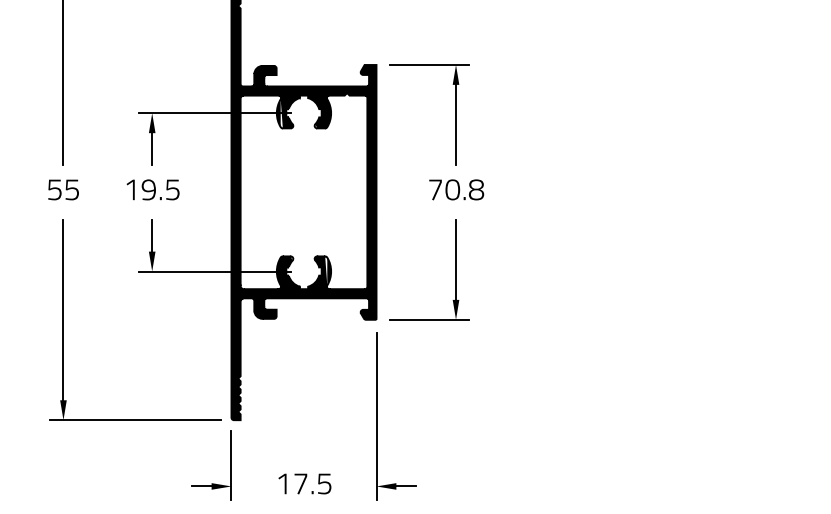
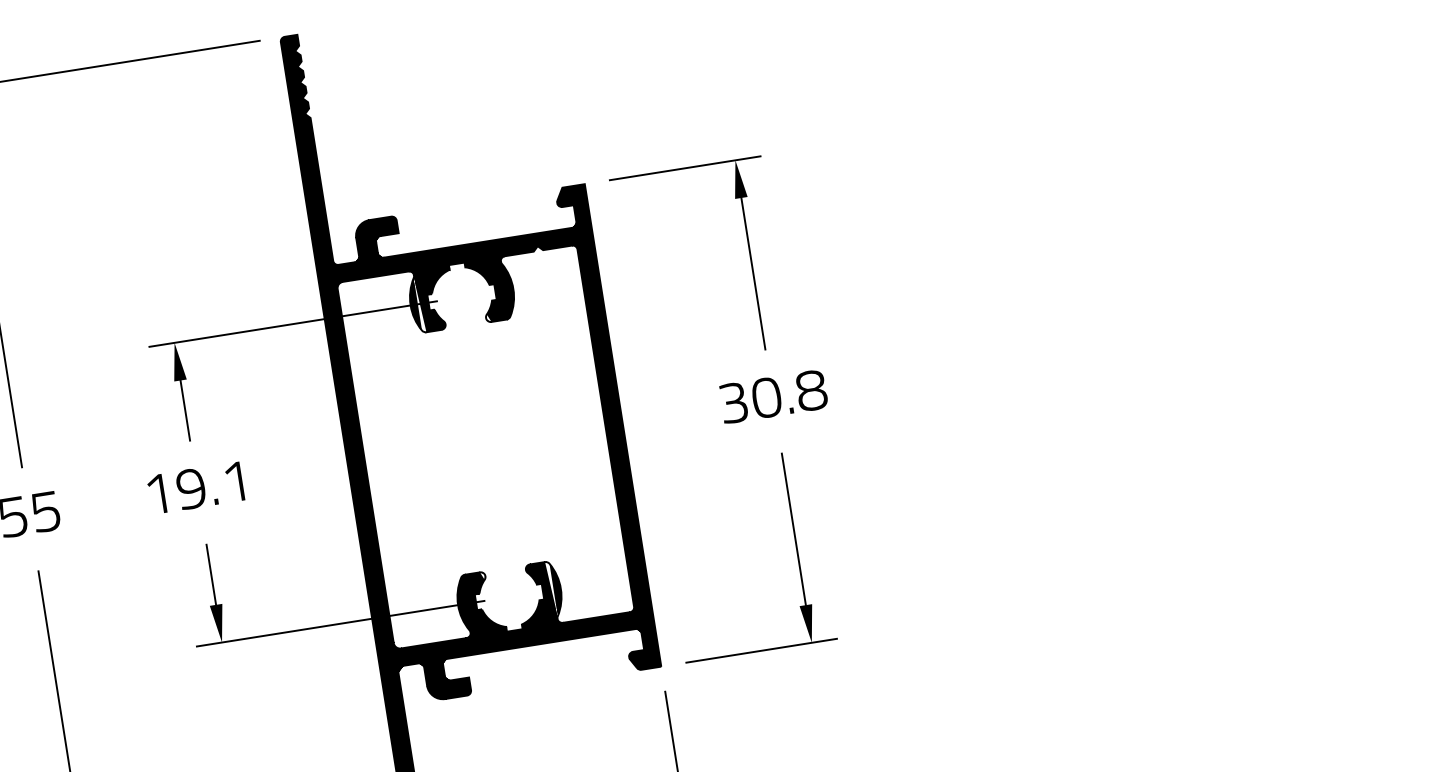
text: (172, 189) -> (235, 481), 19.5 -> 19.1
text: (434, 189) -> (732, 402), 70.8 -> 30.8

